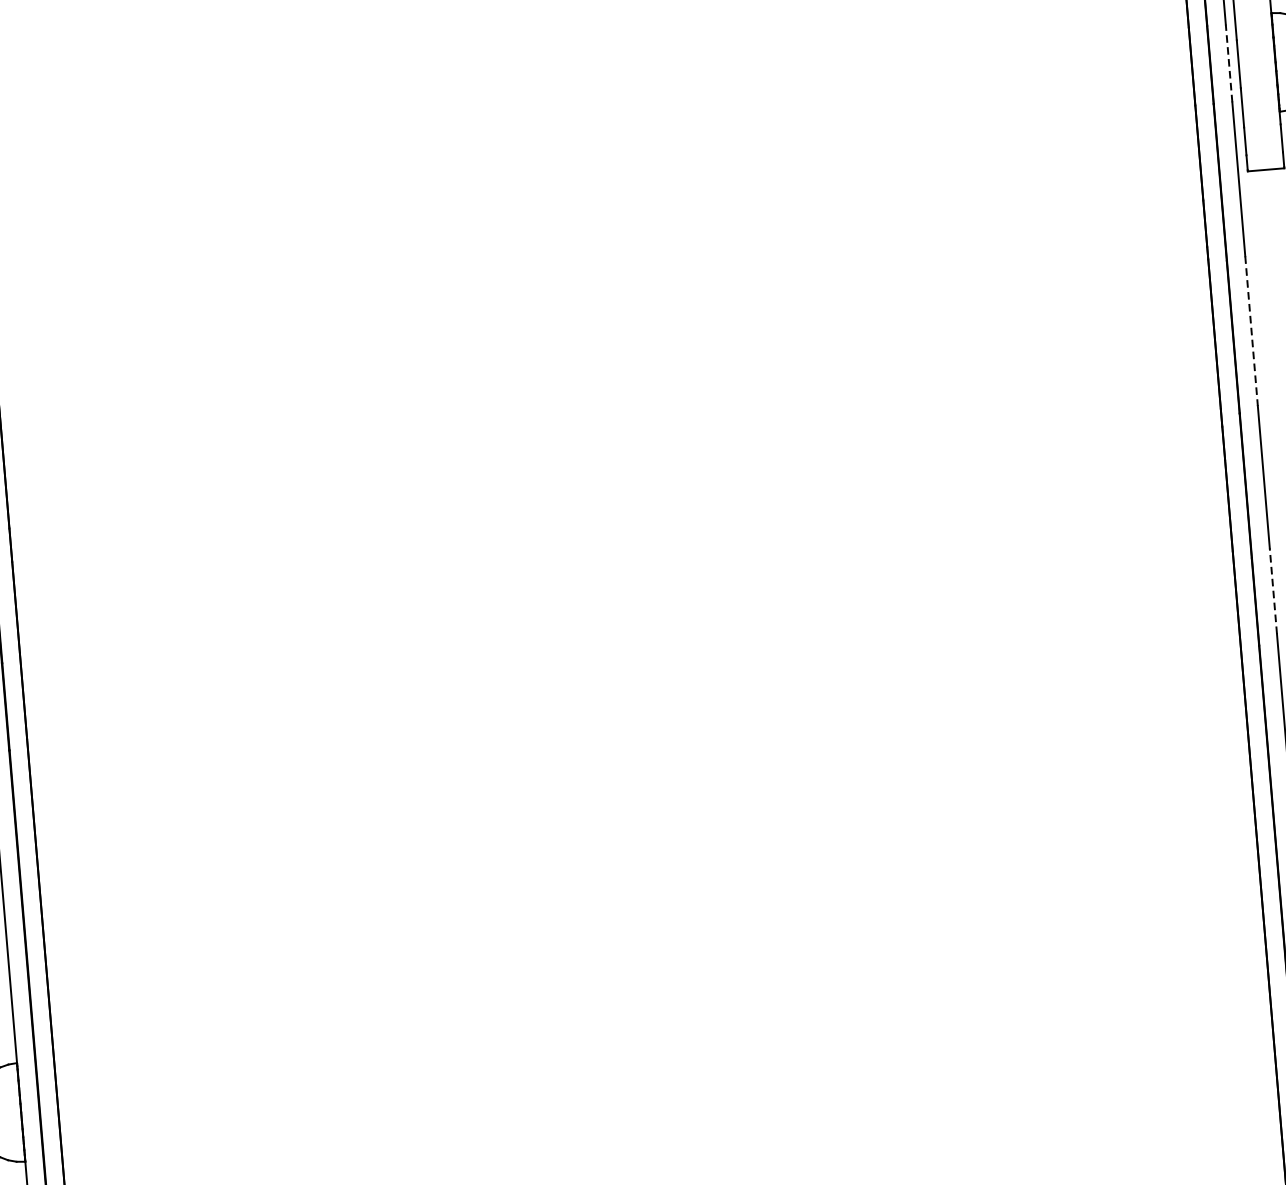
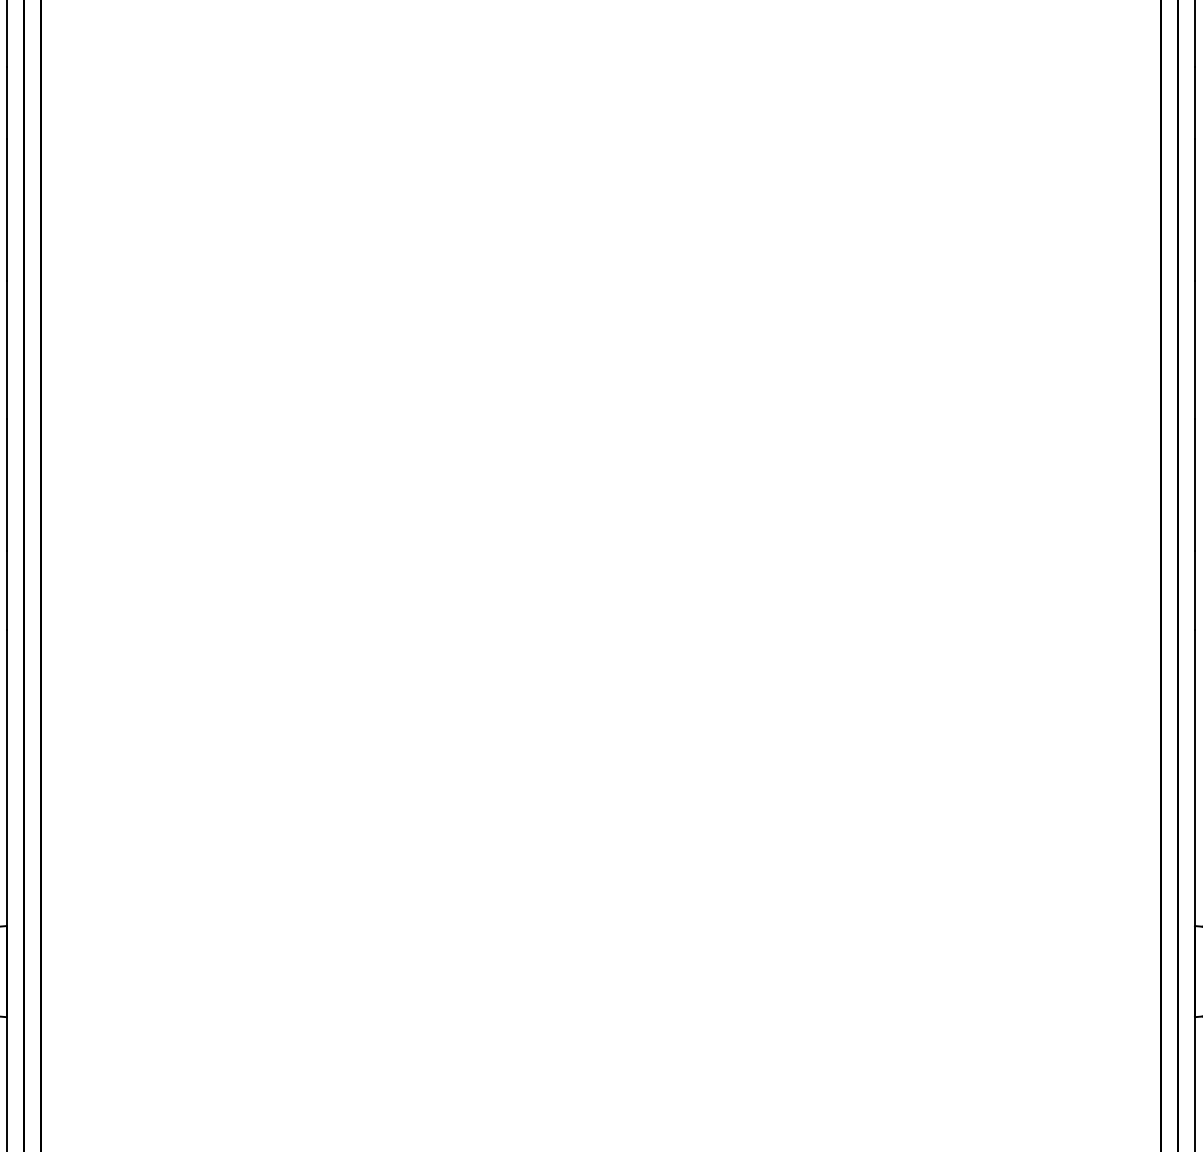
line: (1228, 63) -> (1194, 102), dashed -> solid
line: (1251, 331) -> (1194, 350), dashed -> solid
line: (1272, 591) -> (1194, 590), dashed -> solid

